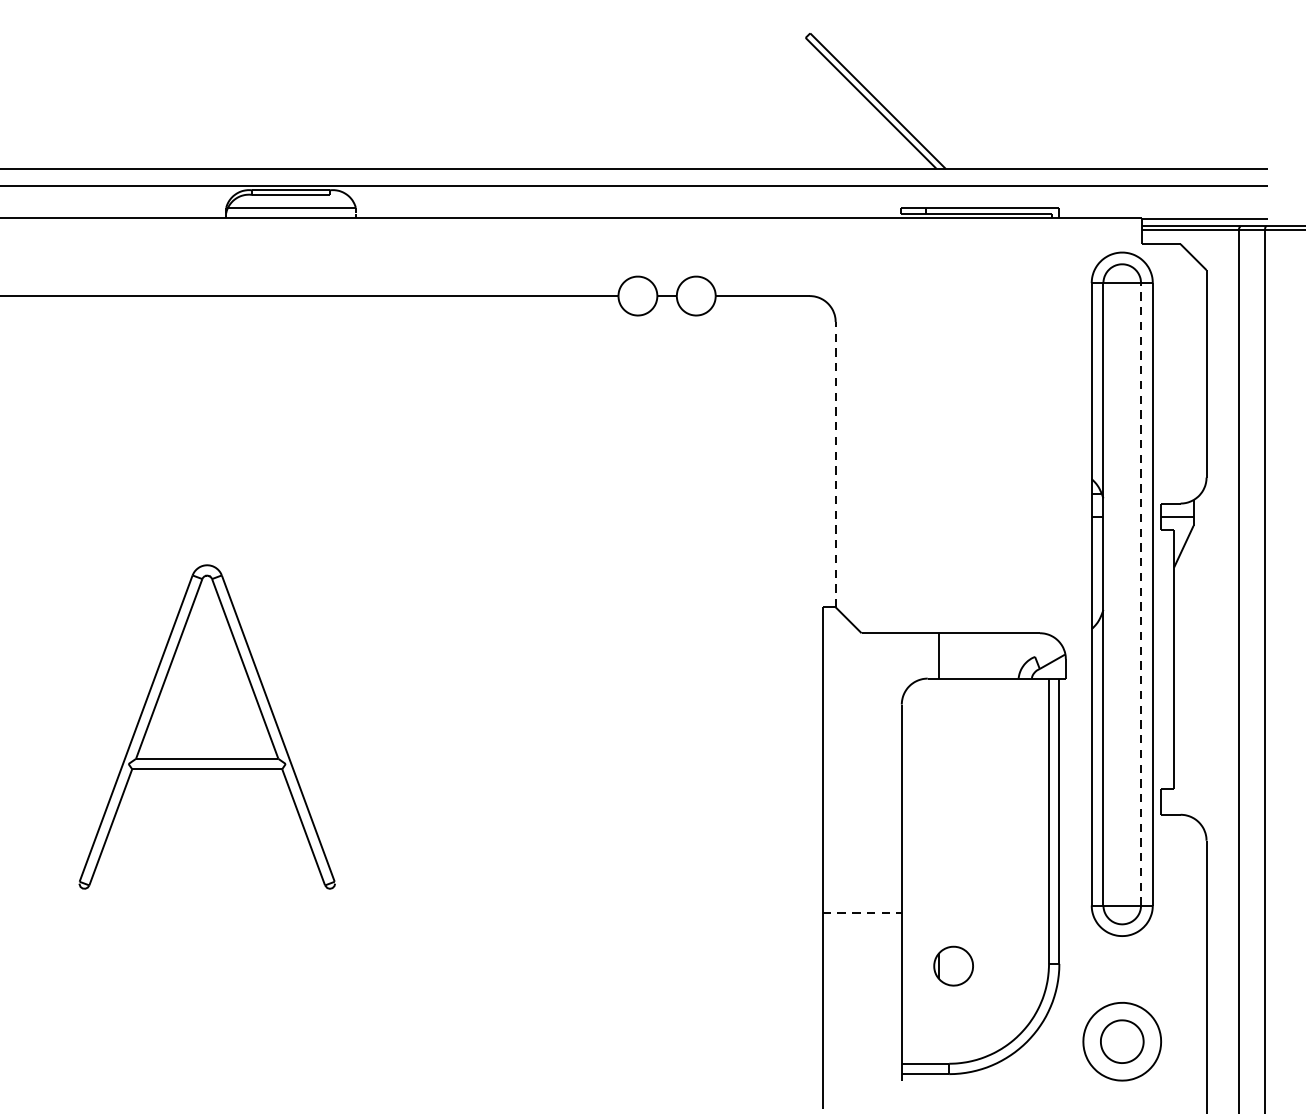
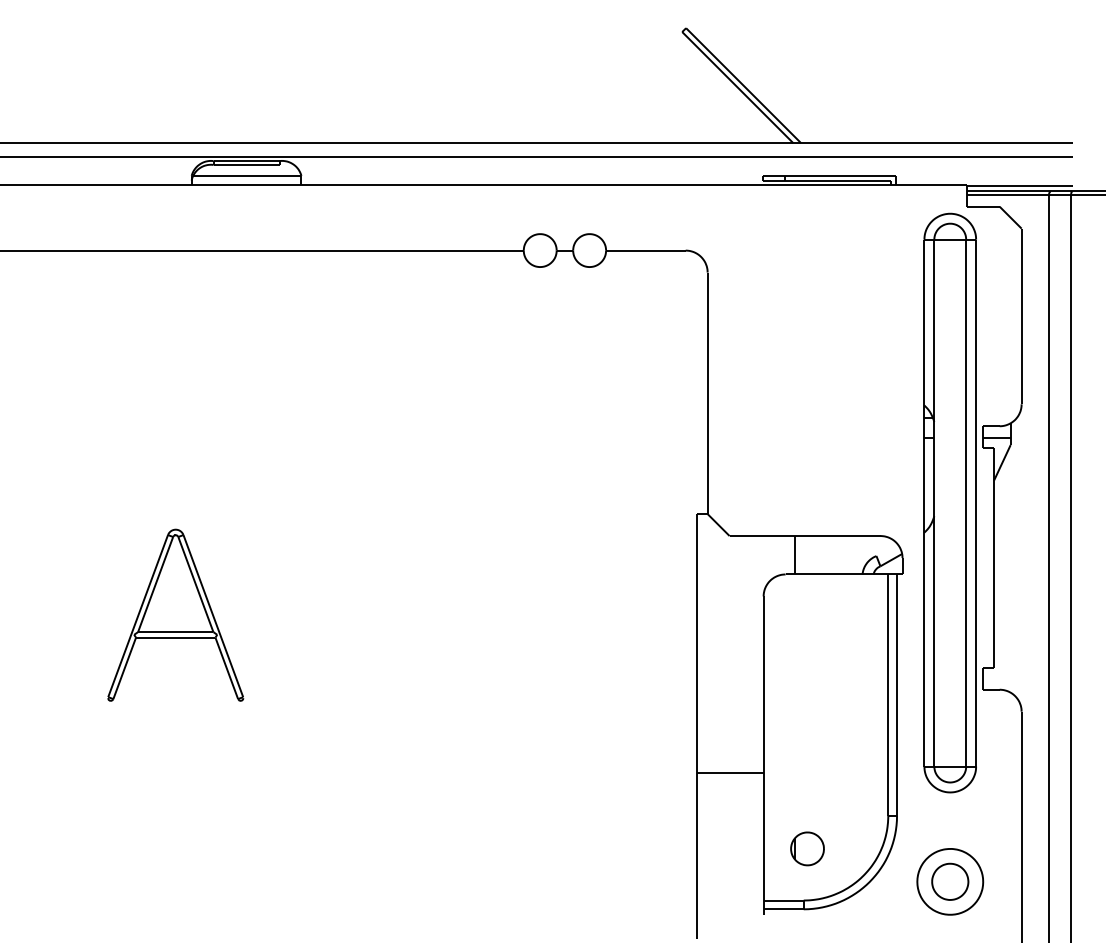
line: (835, 464) -> (707, 393), dashed -> solid
line: (1141, 593) -> (966, 502), dashed -> solid
part: (207, 725) -> (175, 614), size x0.62
line: (862, 913) -> (730, 773), dashed -> solid
part: (953, 965) -> (807, 848), moved

